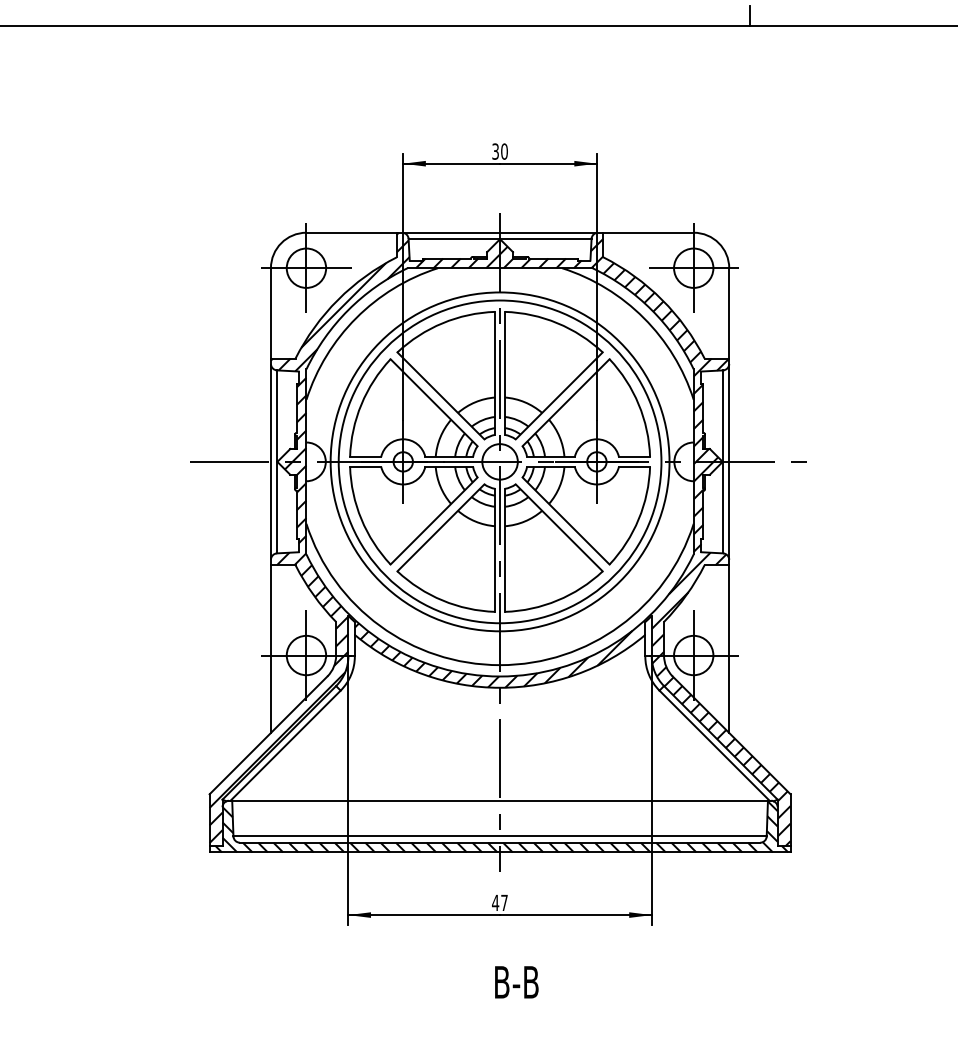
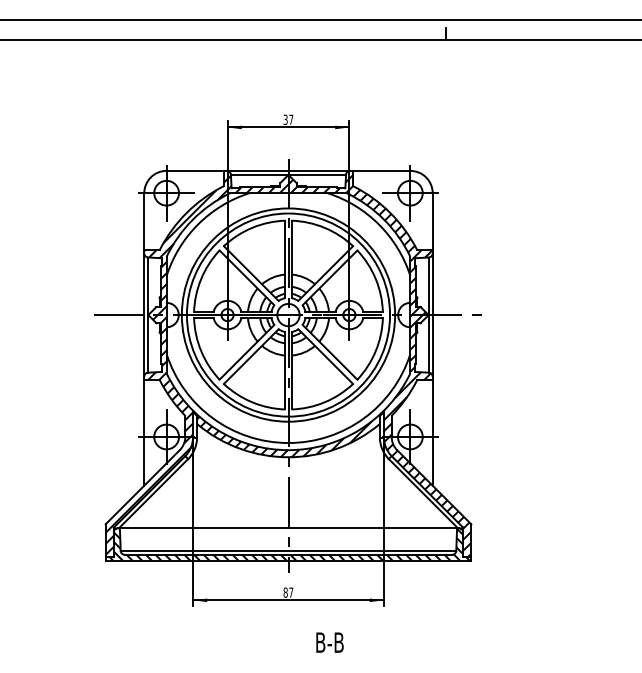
text: (504, 151) -> (291, 119), 30 -> 37
text: (495, 902) -> (285, 592), 47 -> 87
text: (515, 982) -> (329, 642), moved

